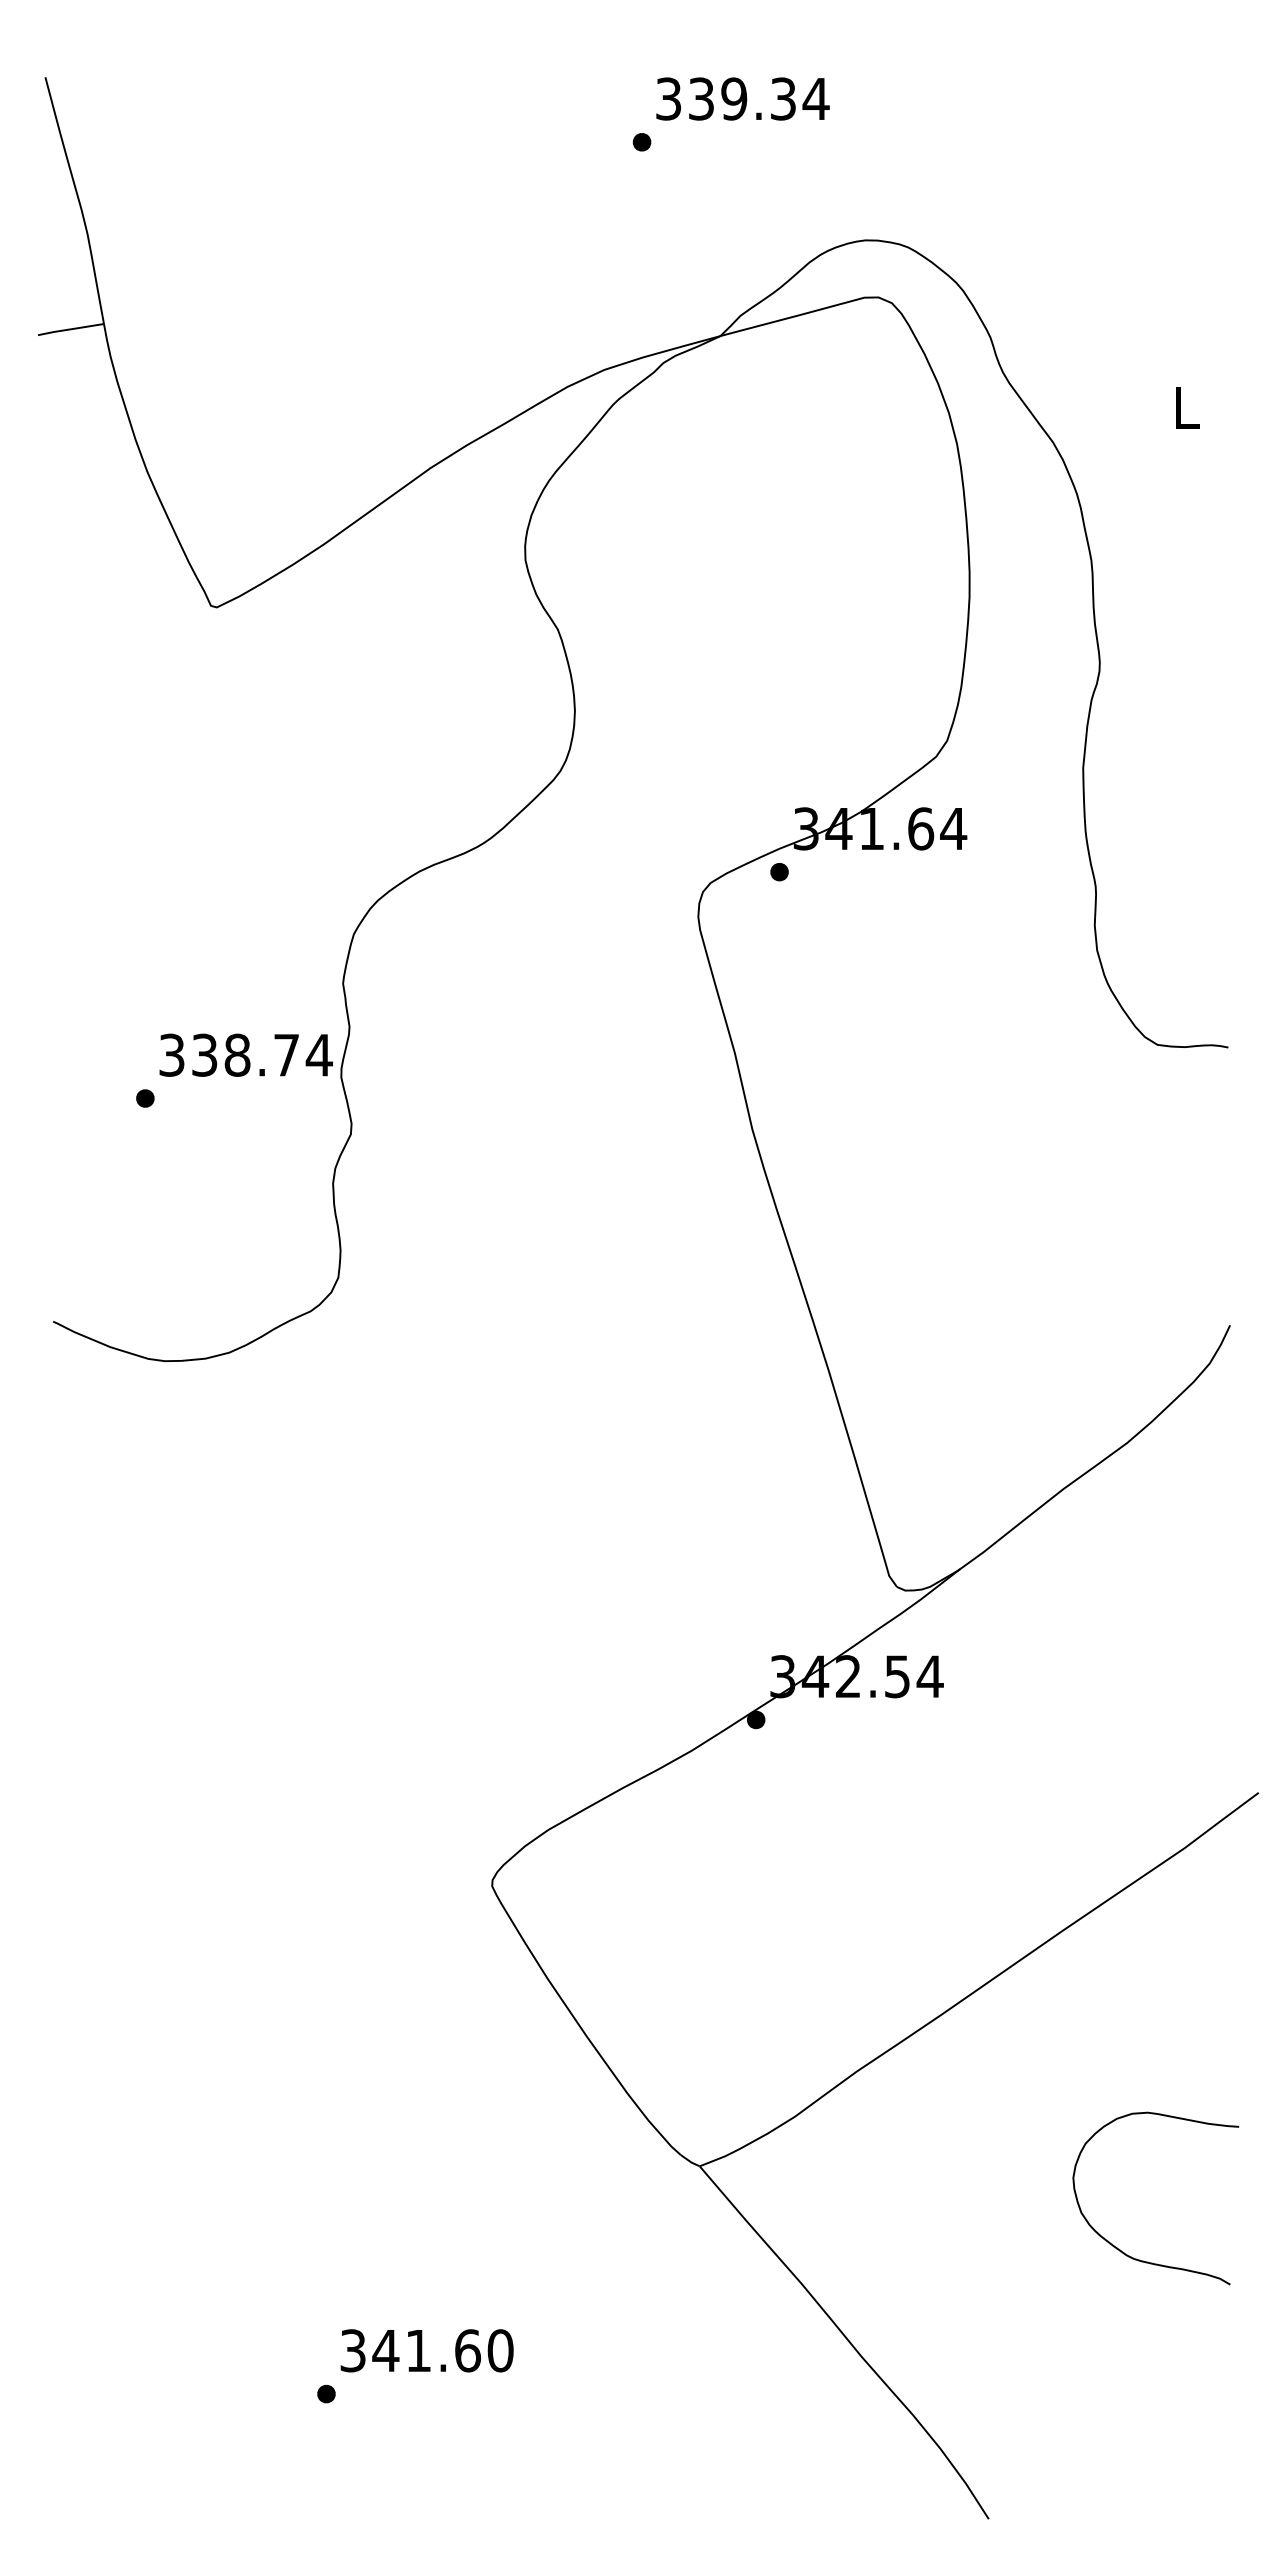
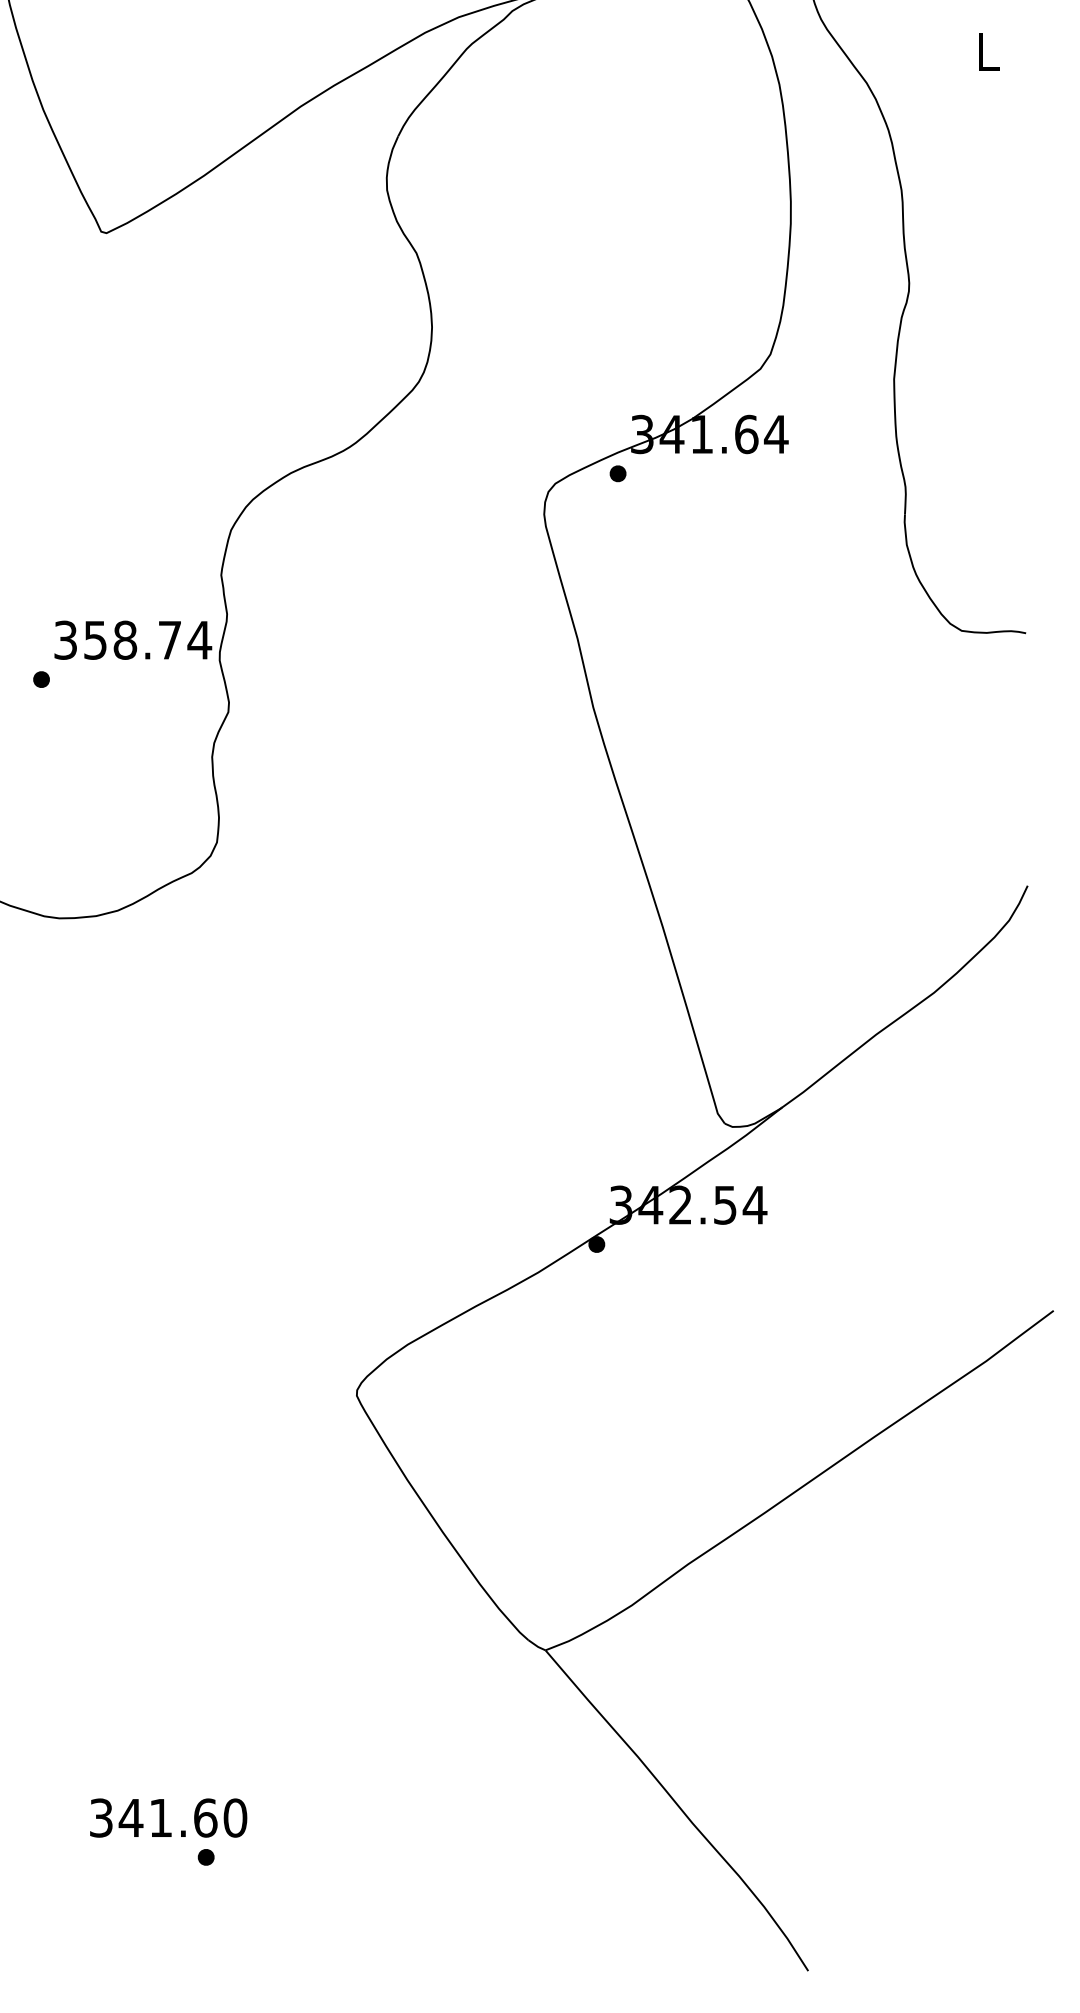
text: (204, 1054) -> (95, 639), 338.74 -> 358.74
curve: (1116, 2246) -> (924, 1723), removed
text: (426, 2350) -> (168, 1817), moved

